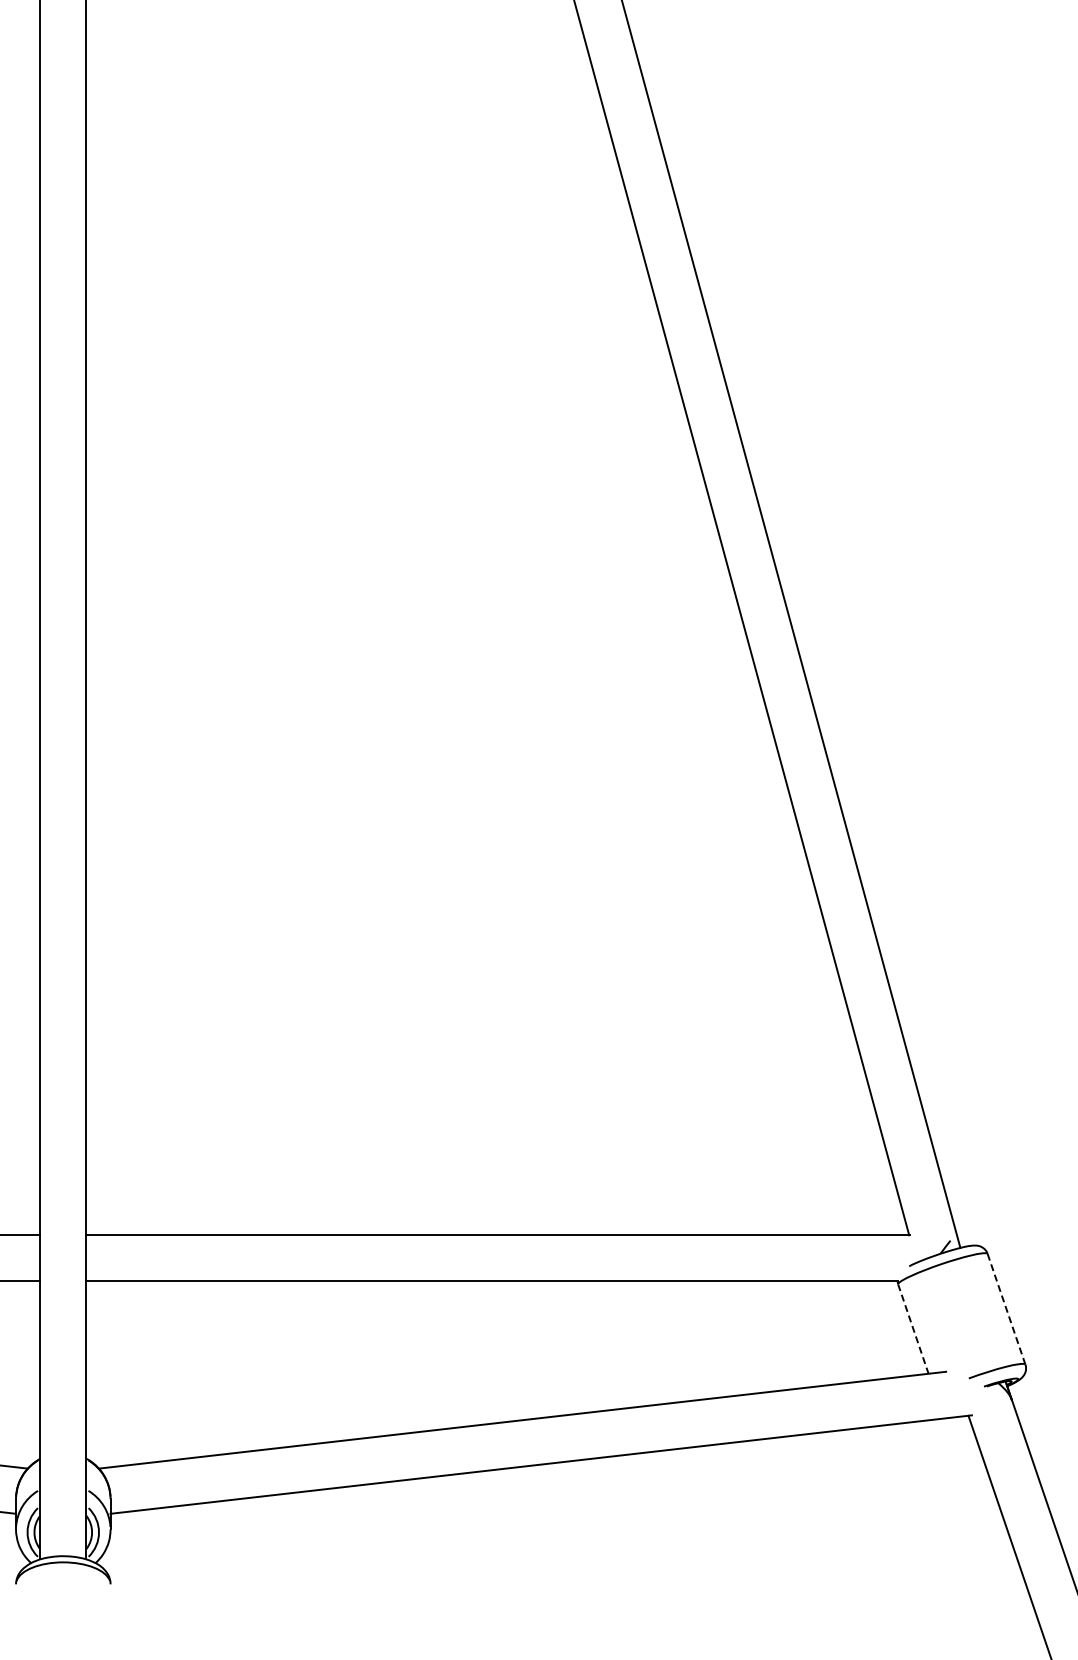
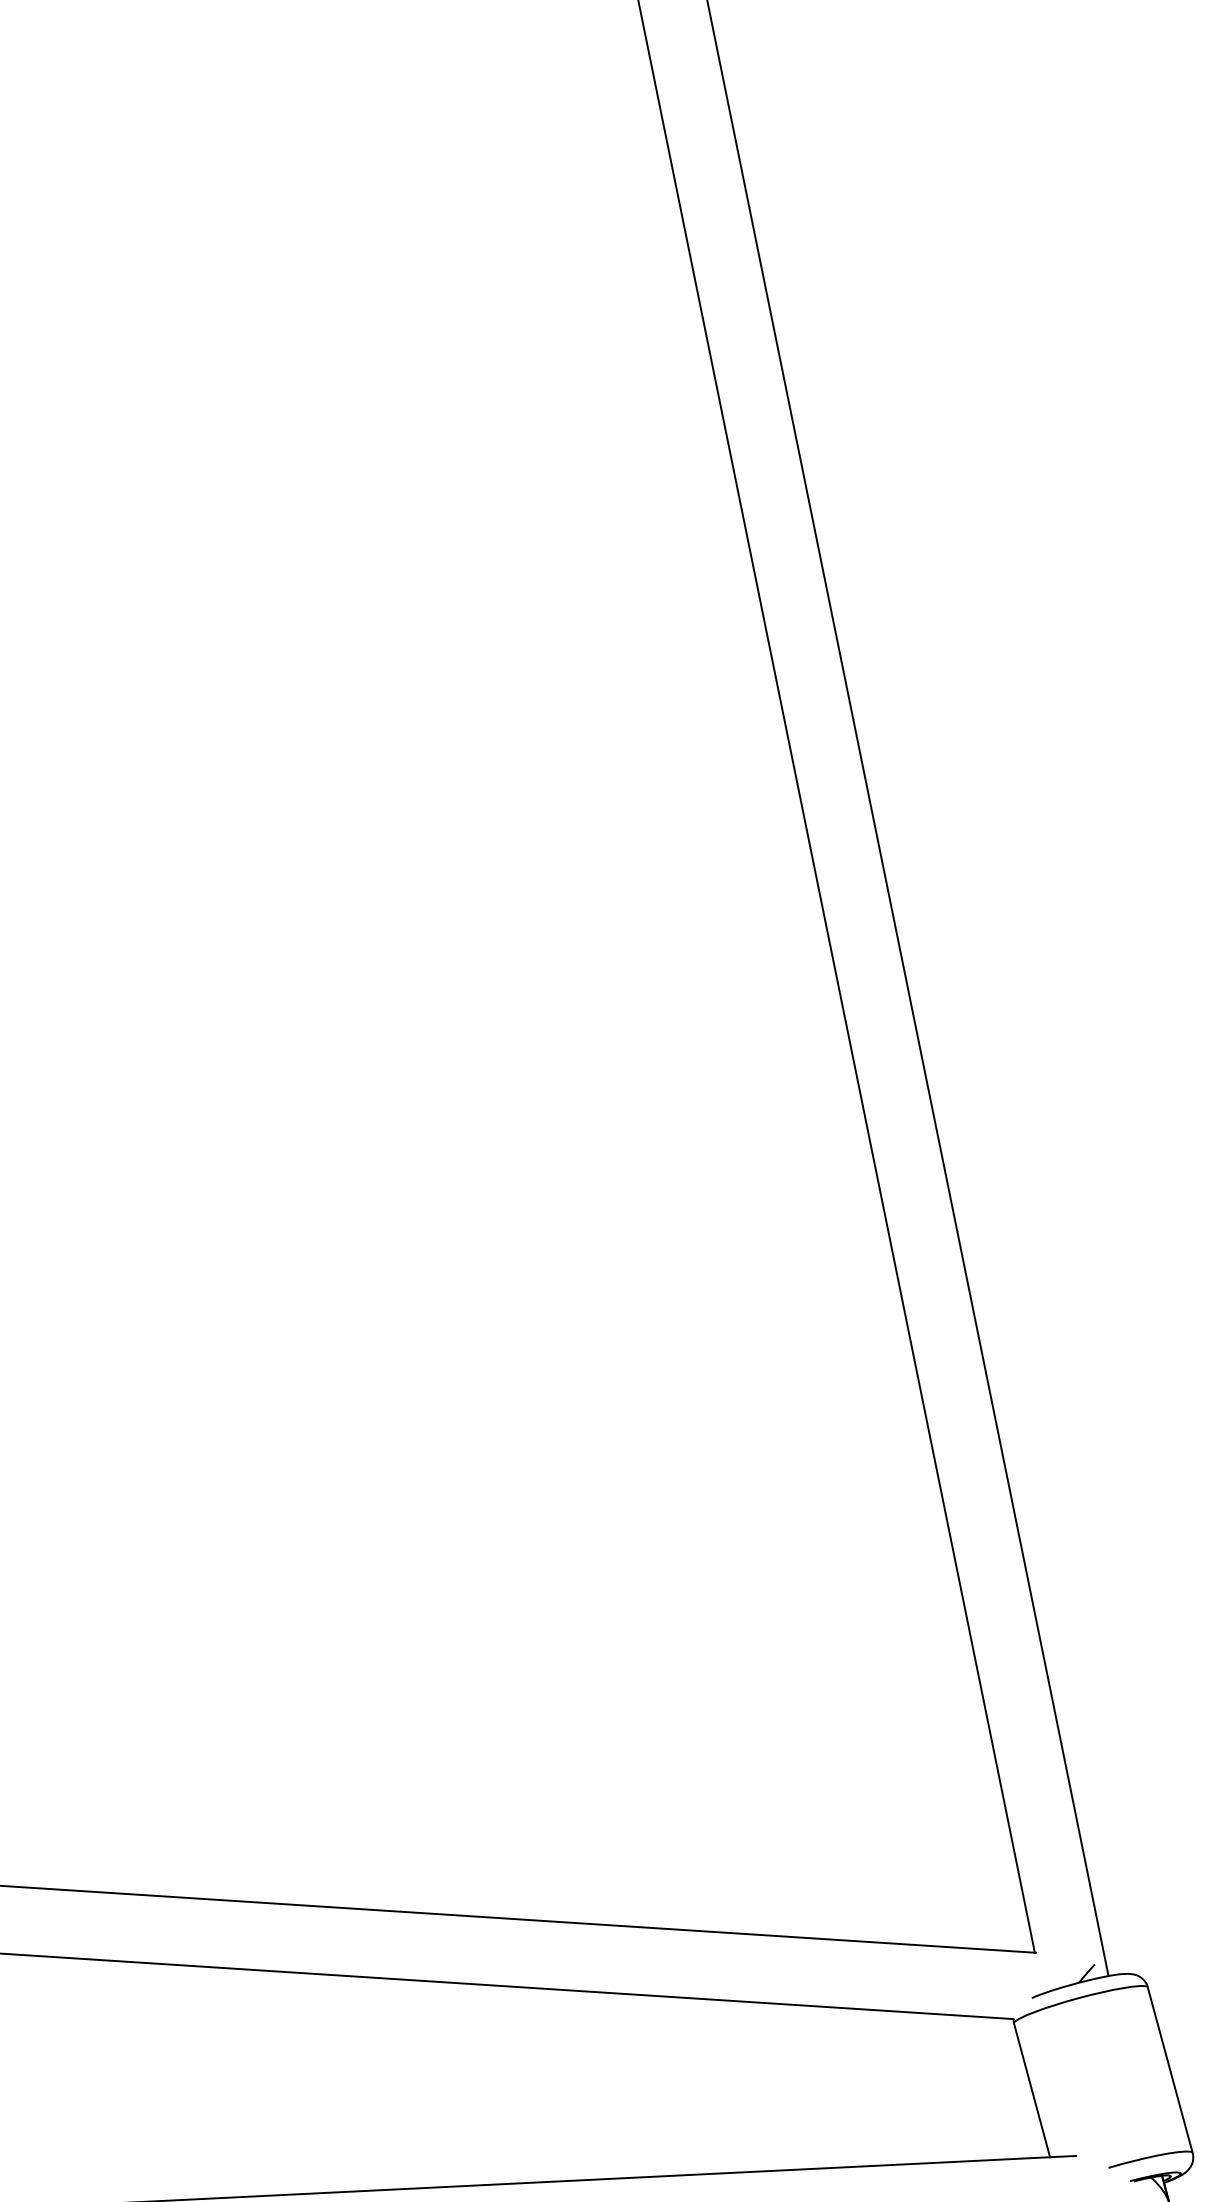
line: (1006, 1309) -> (1170, 2070), dashed -> solid
line: (913, 1329) -> (1032, 2090), dashed -> solid

